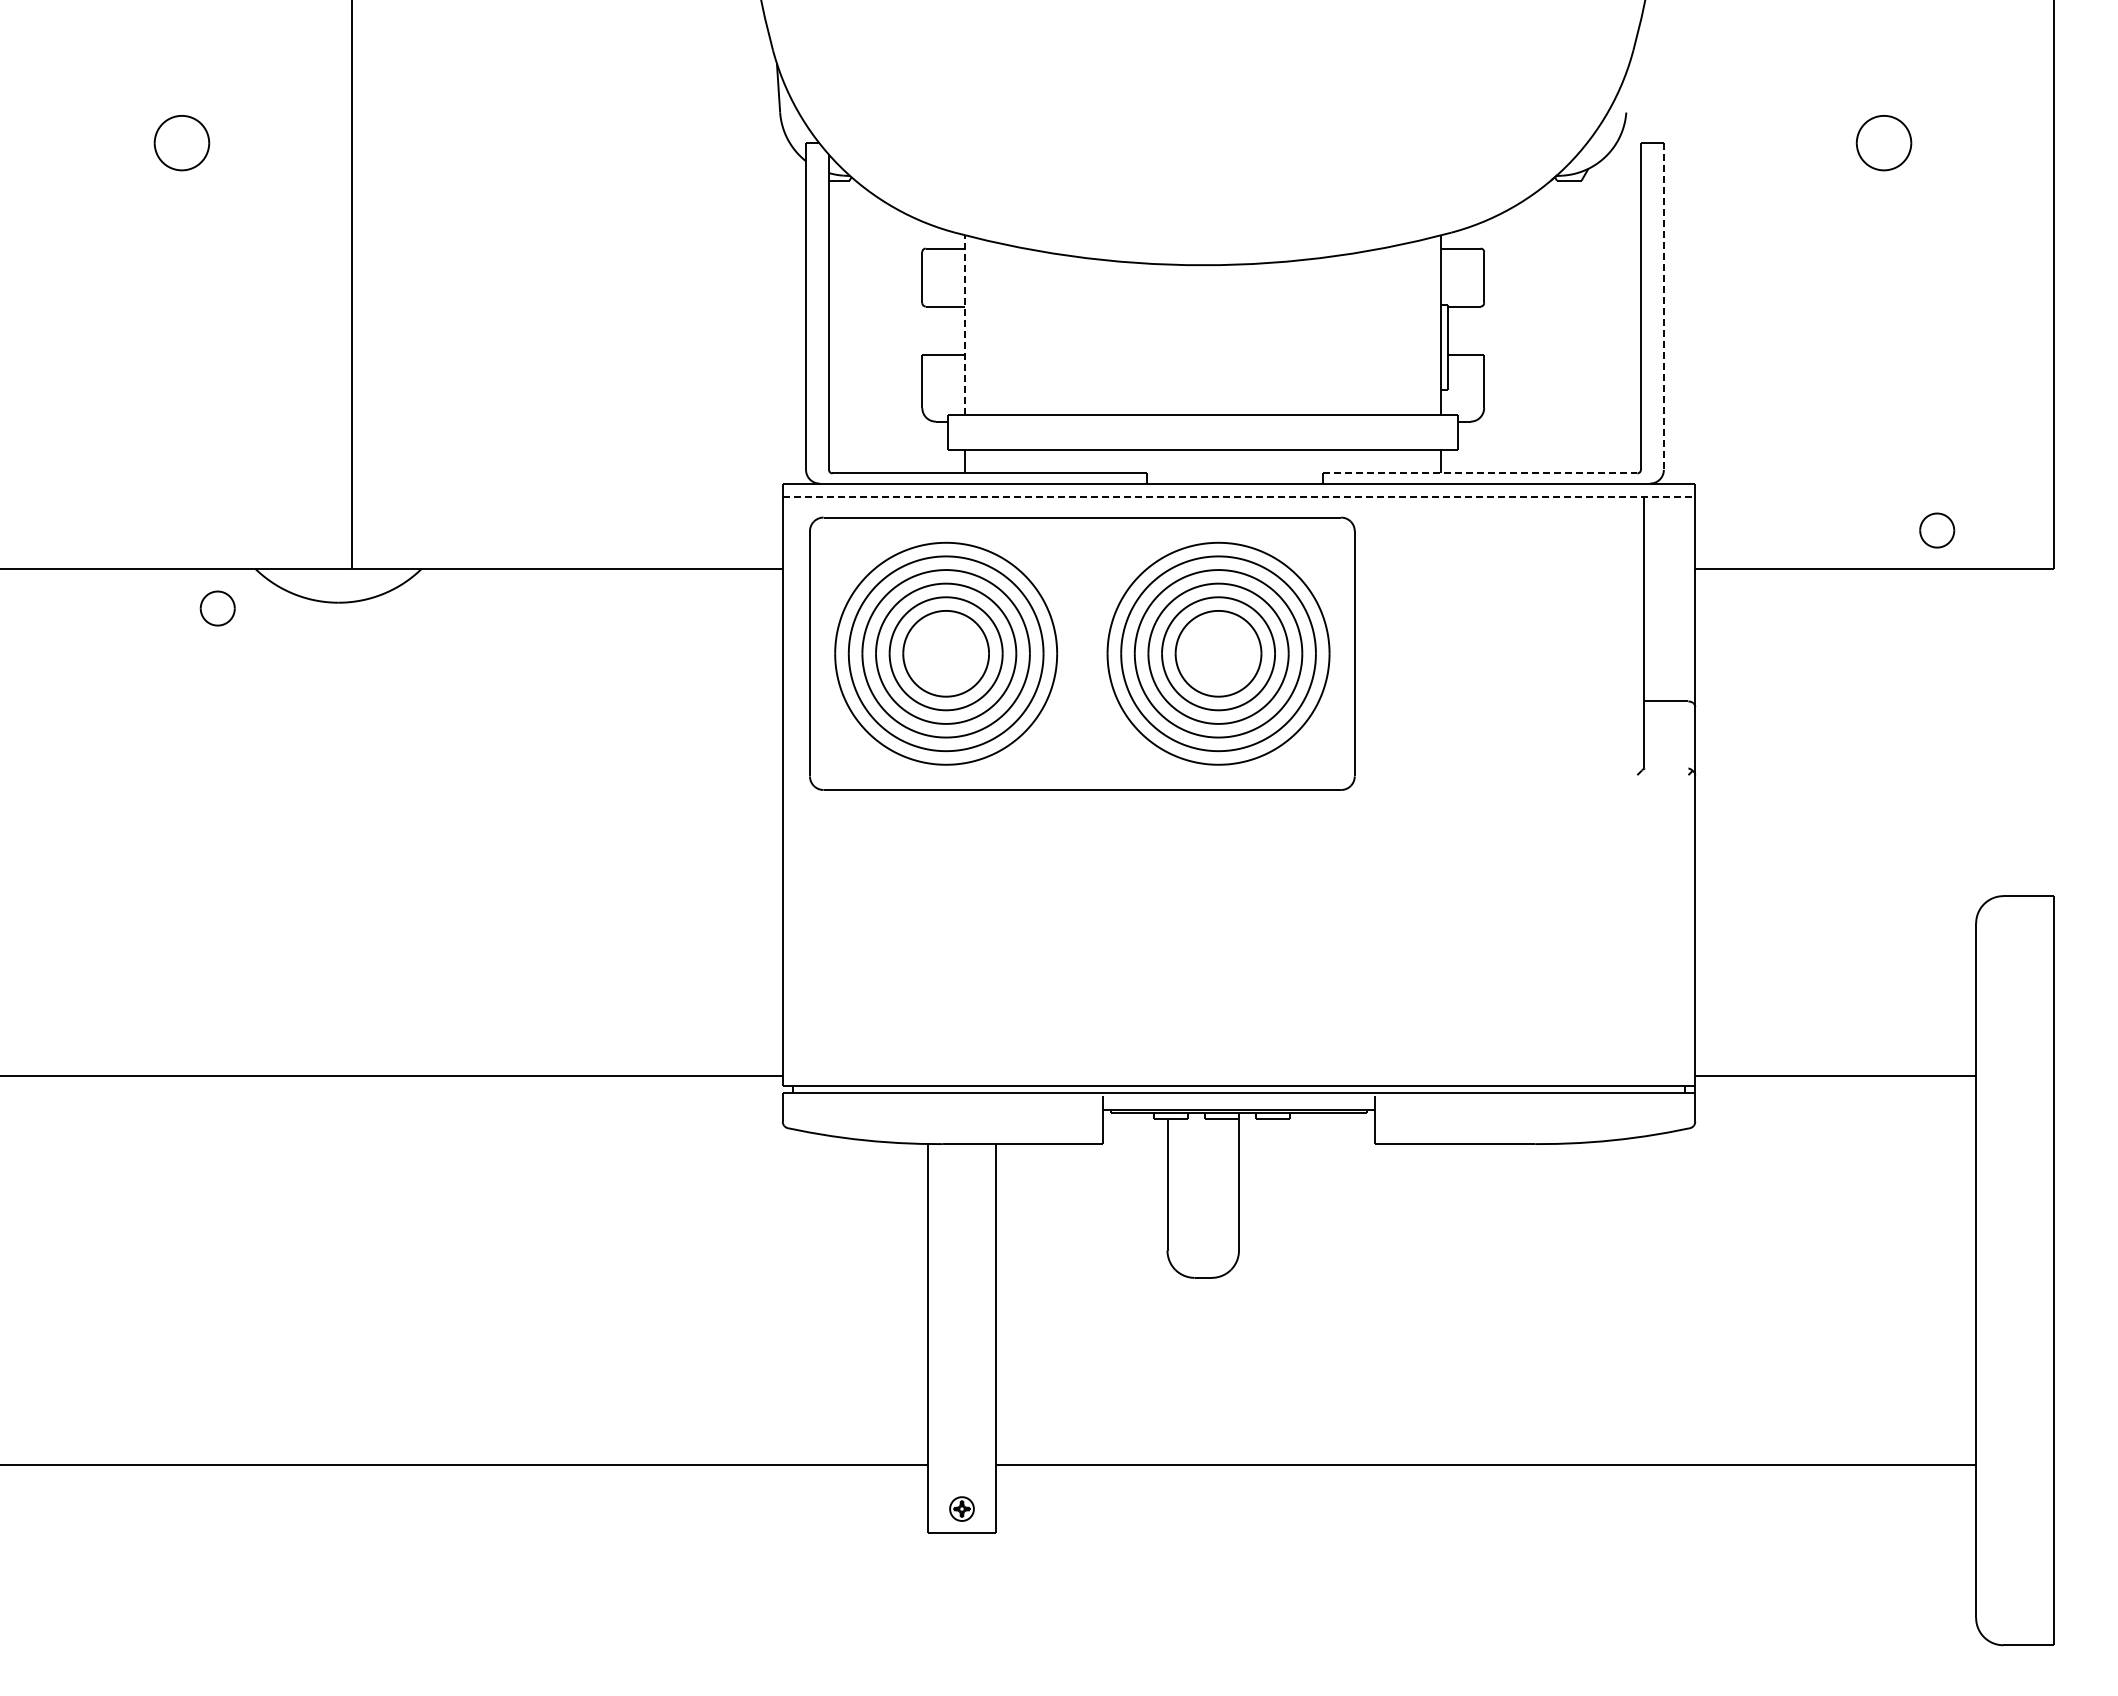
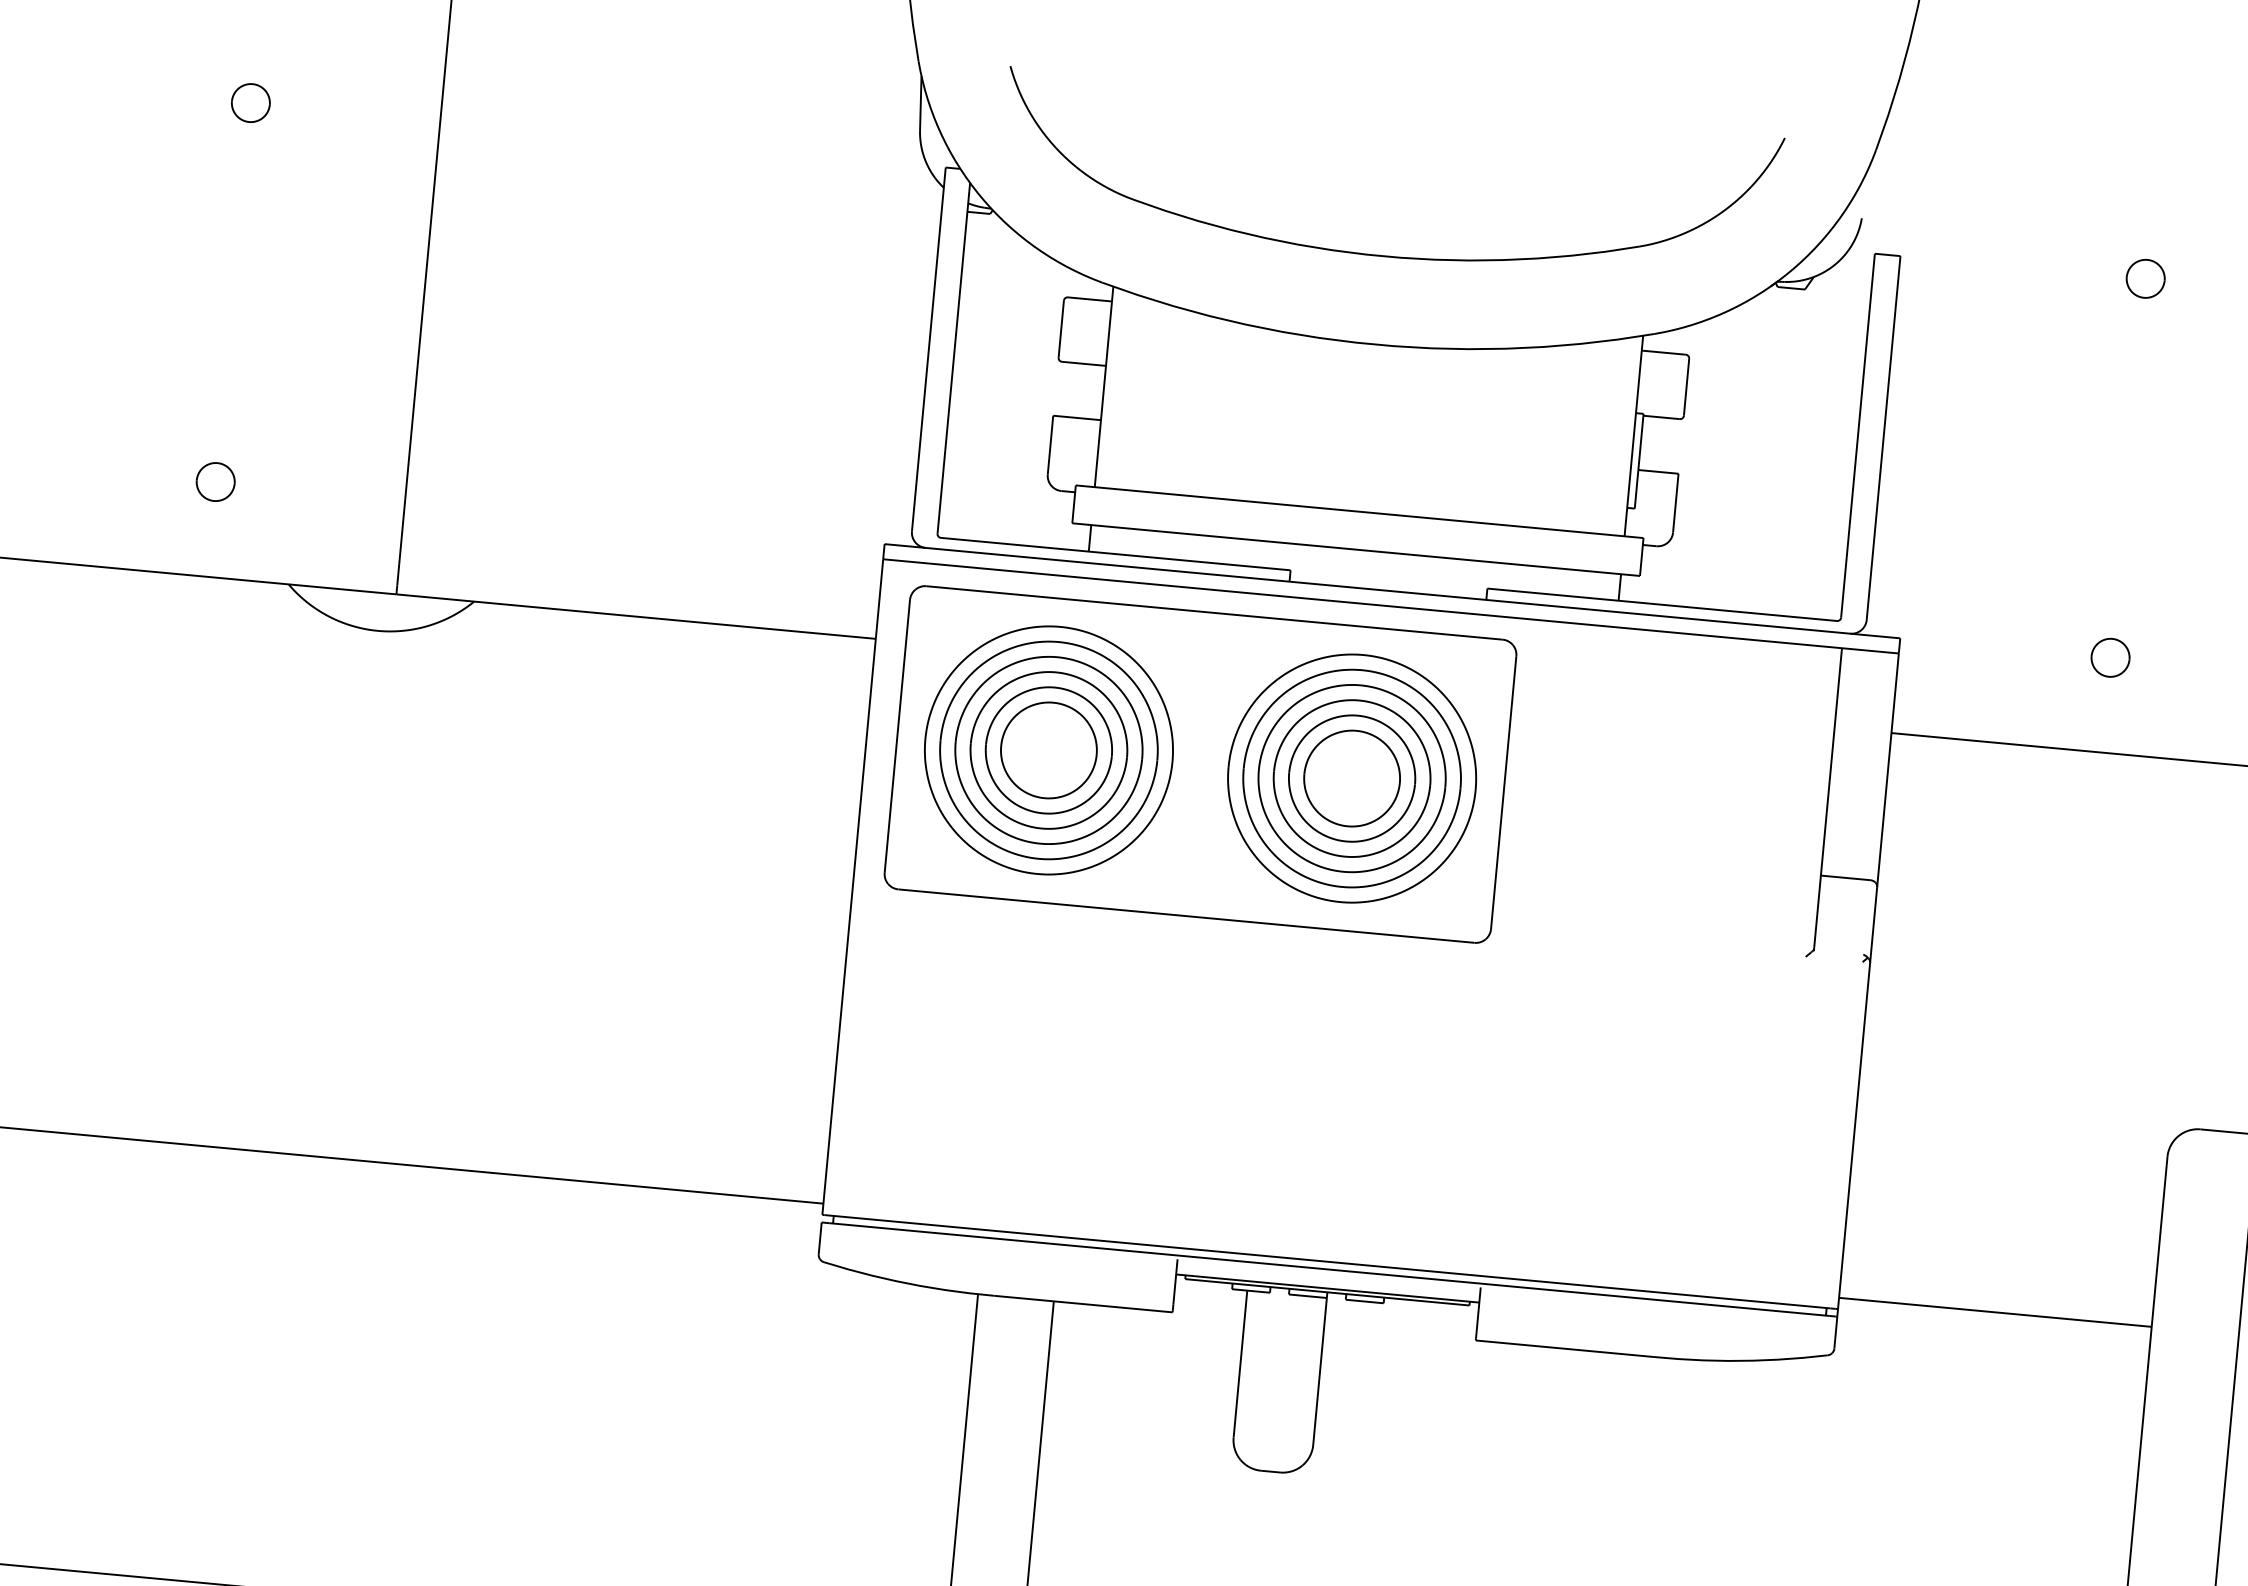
part: (181, 142) -> (250, 102), size x0.62
part: (1884, 142) -> (2146, 278), size x0.62
part: (1202, 185) -> (1382, 255), added
line: (1663, 307) -> (1883, 439), dashed -> solid
line: (965, 324) -> (1104, 385), dashed -> solid
line: (1480, 473) -> (1662, 604), dashed -> solid
line: (1239, 497) -> (1391, 606), dashed -> solid
part: (1937, 530) -> (2110, 657), moved
part: (217, 608) -> (215, 481), moved

